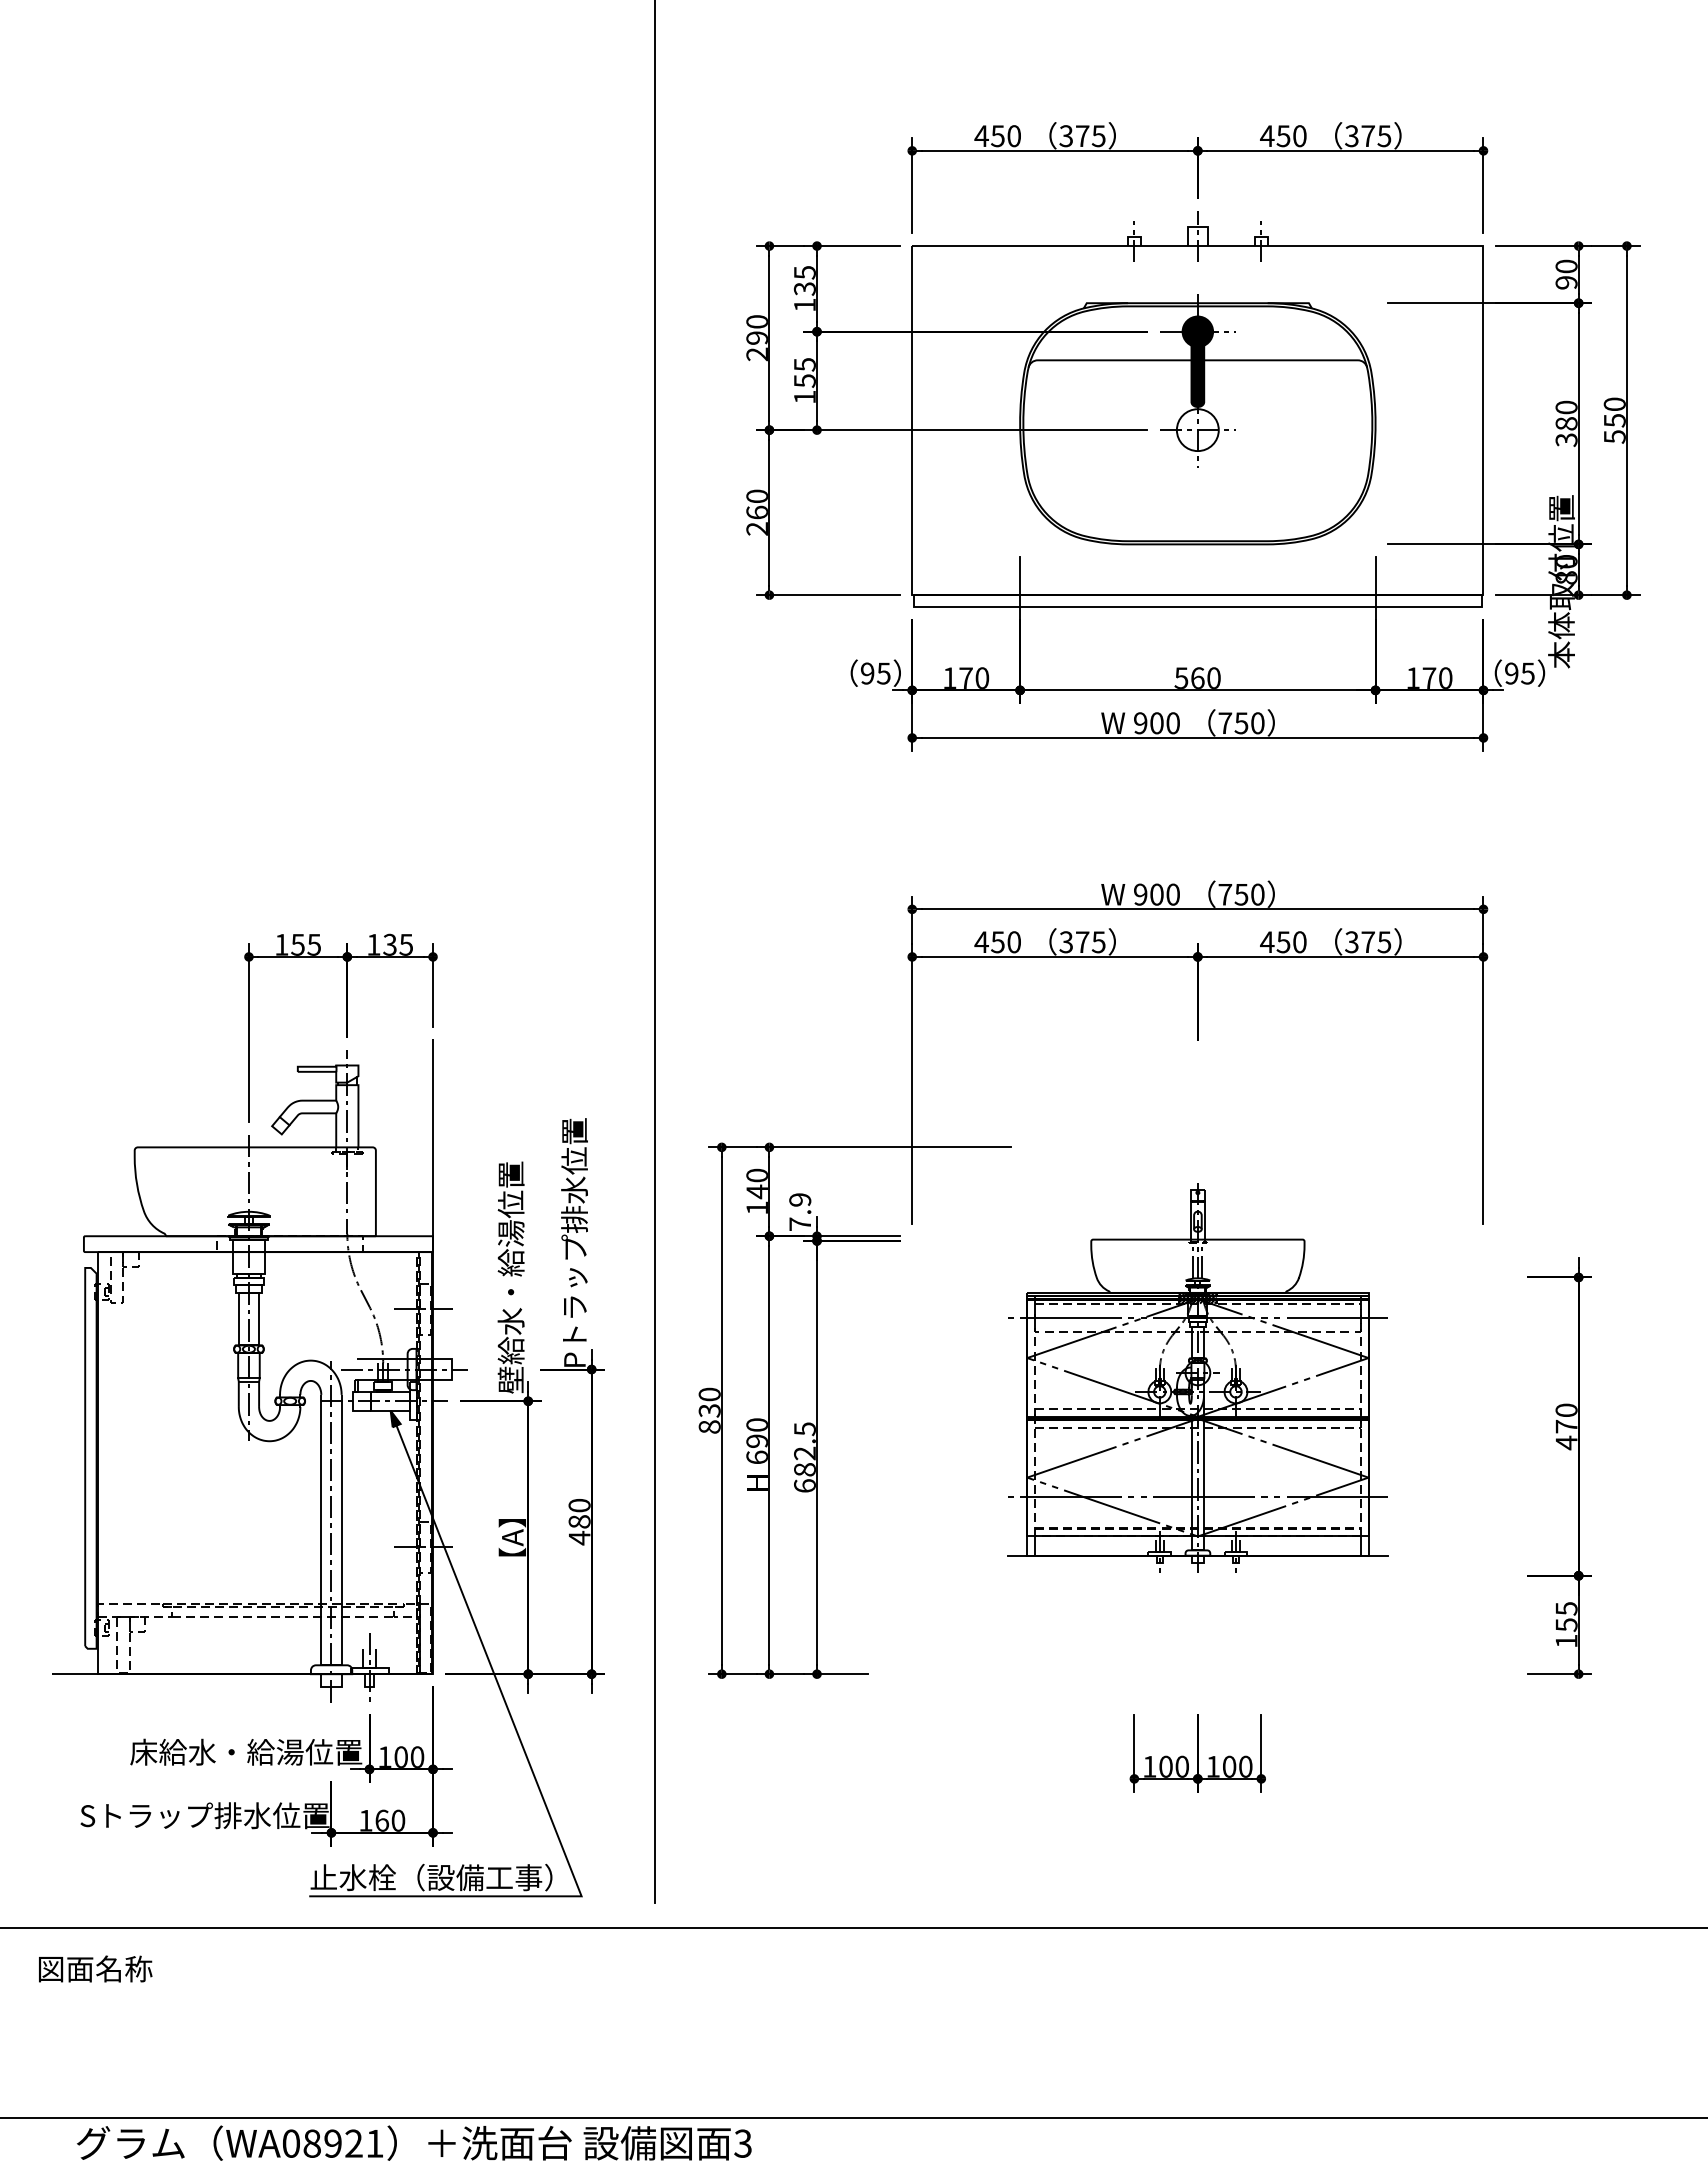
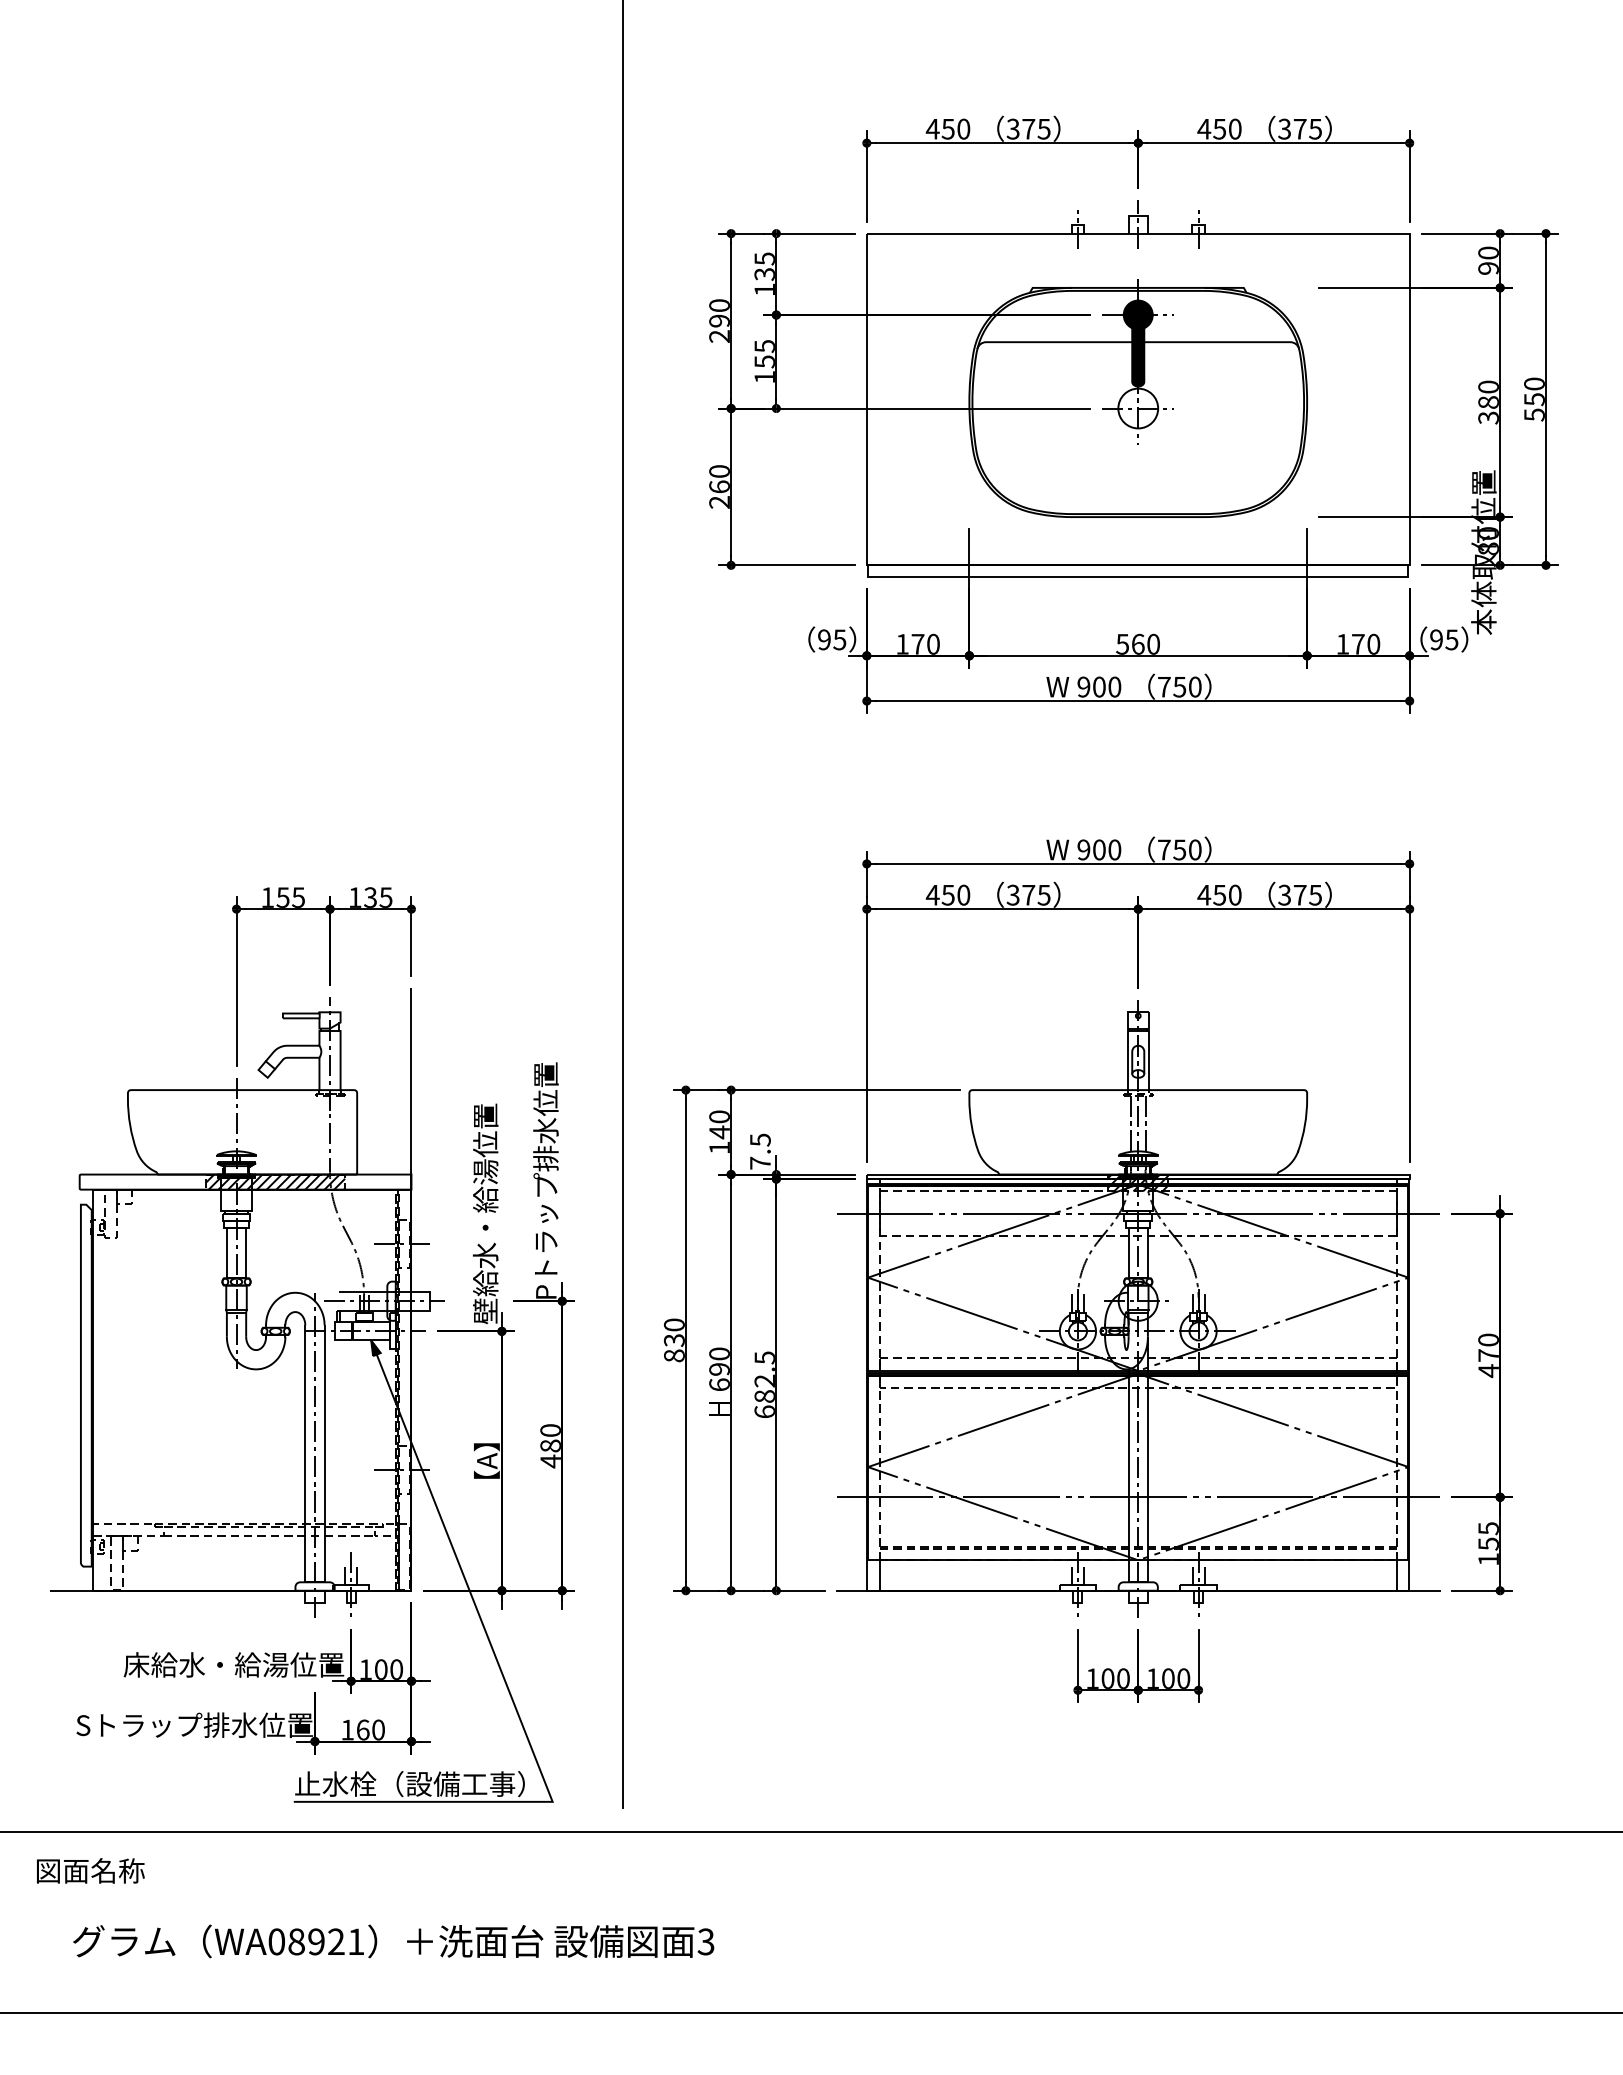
text: (800, 1199) -> (760, 1139), 7.9 -> 7.5
hatch: (290, 1244) -> (276, 1182), added
part: (1197, 1377) -> (1137, 1308), size x1.67
text: (414, 2142) -> (393, 1940), moved

